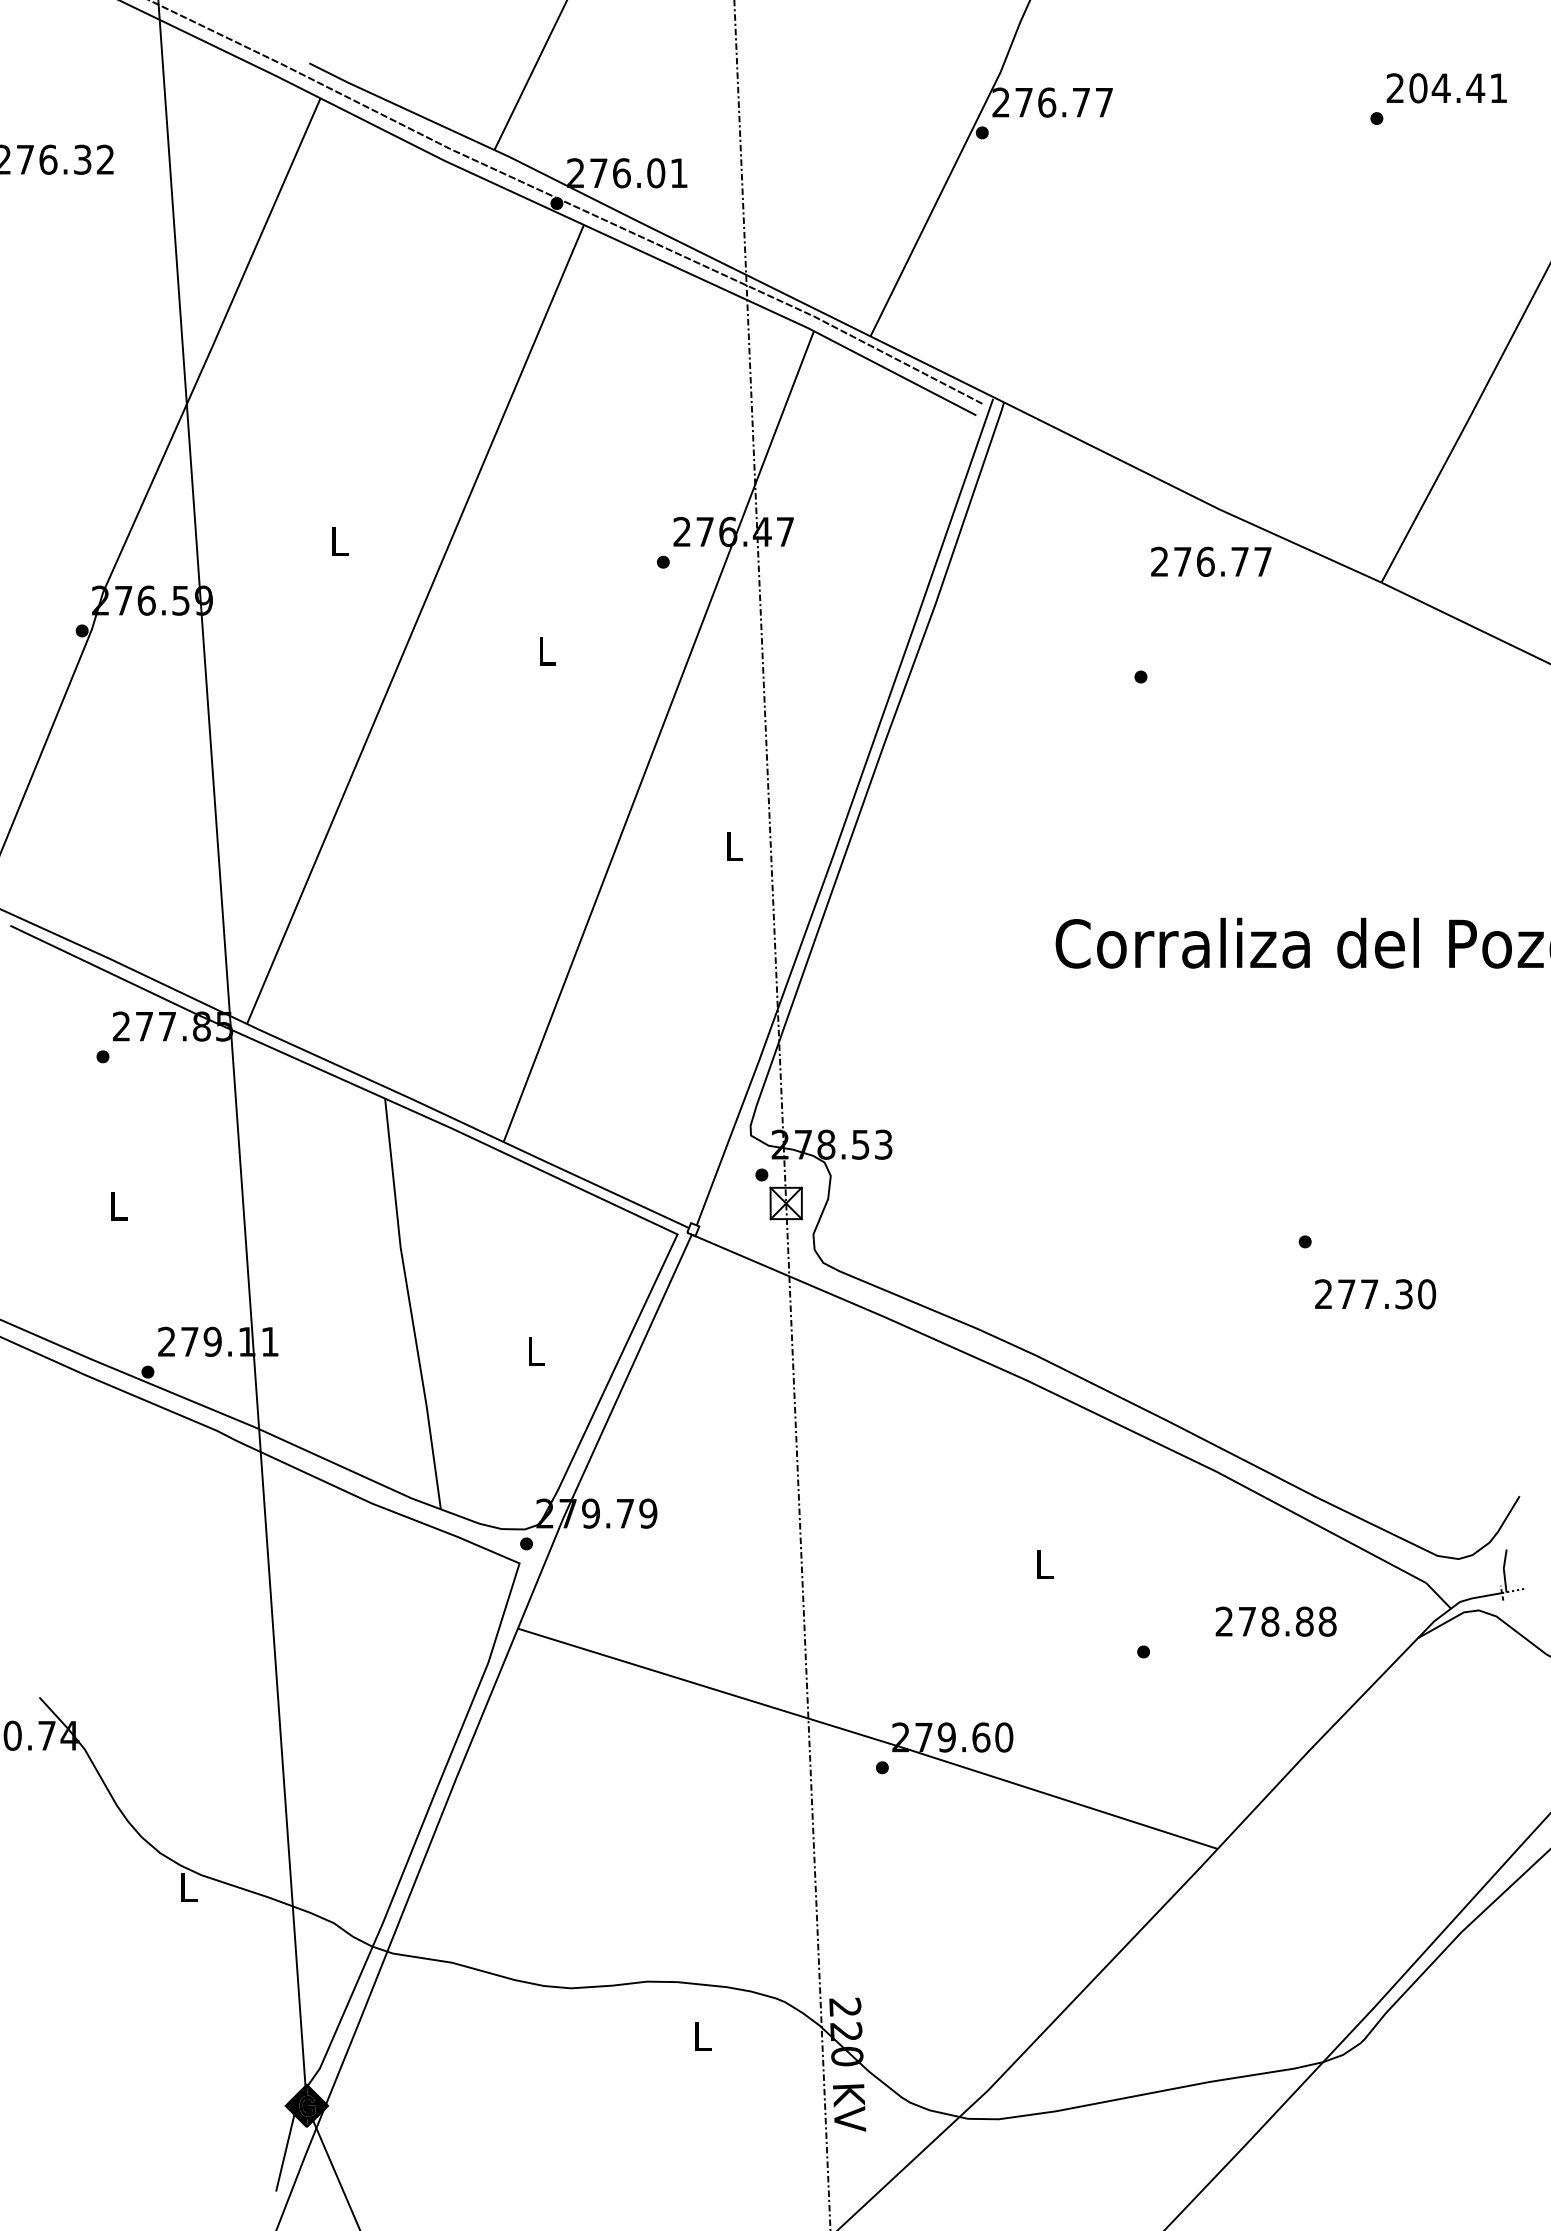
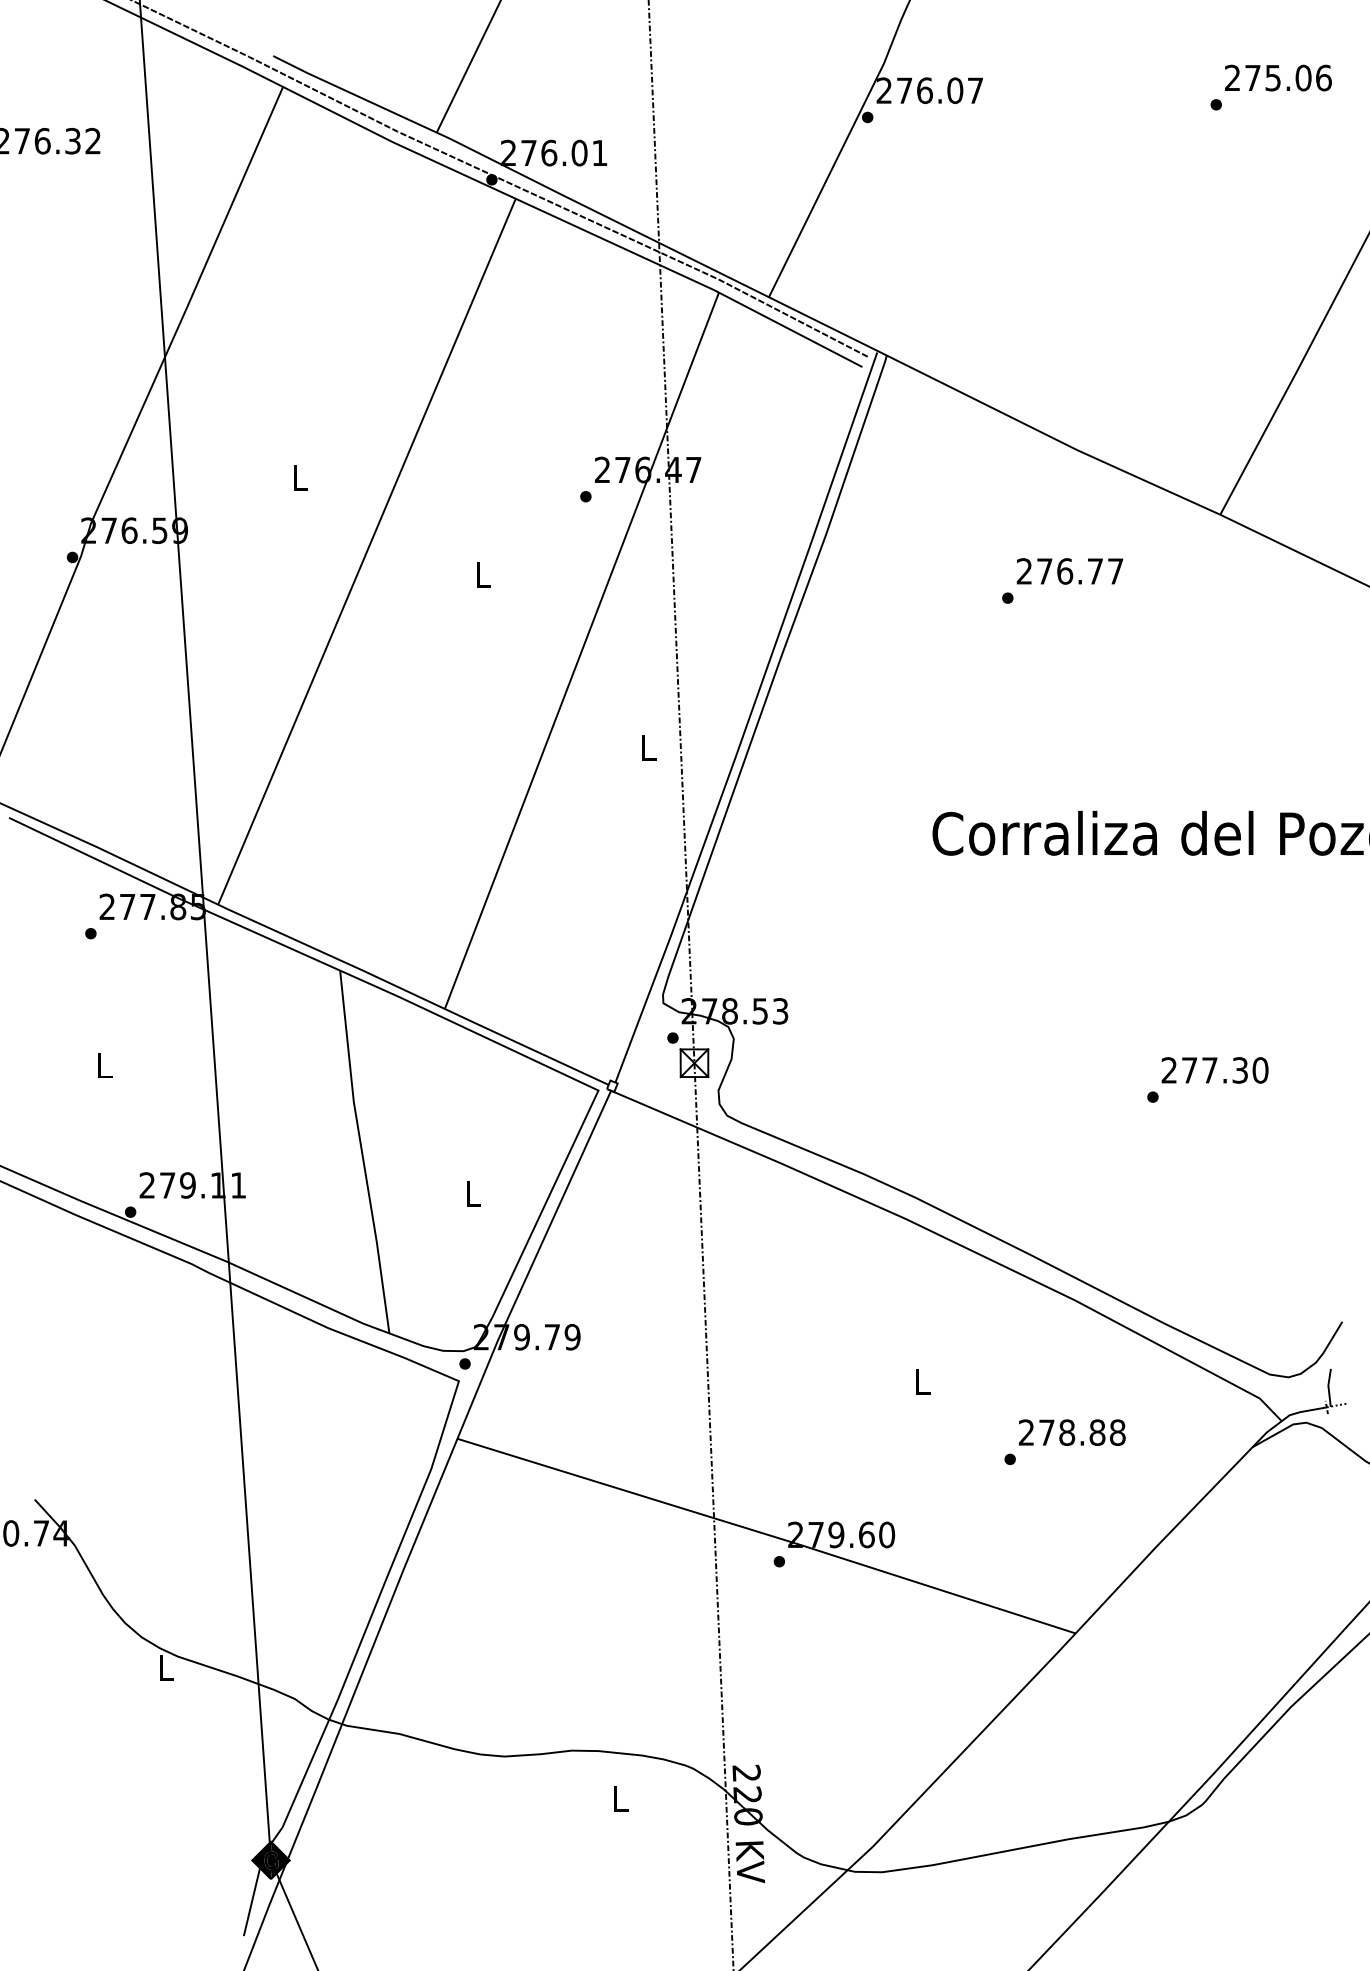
text: (1458, 87) -> (1288, 77), 204.41 -> 275.06
text: (1081, 102) -> (955, 90), 276.77 -> 276.07
text: (1210, 561) -> (1069, 571), moved
text: (1374, 1294) -> (1214, 1070), moved
text: (1276, 1621) -> (1072, 1432), moved

